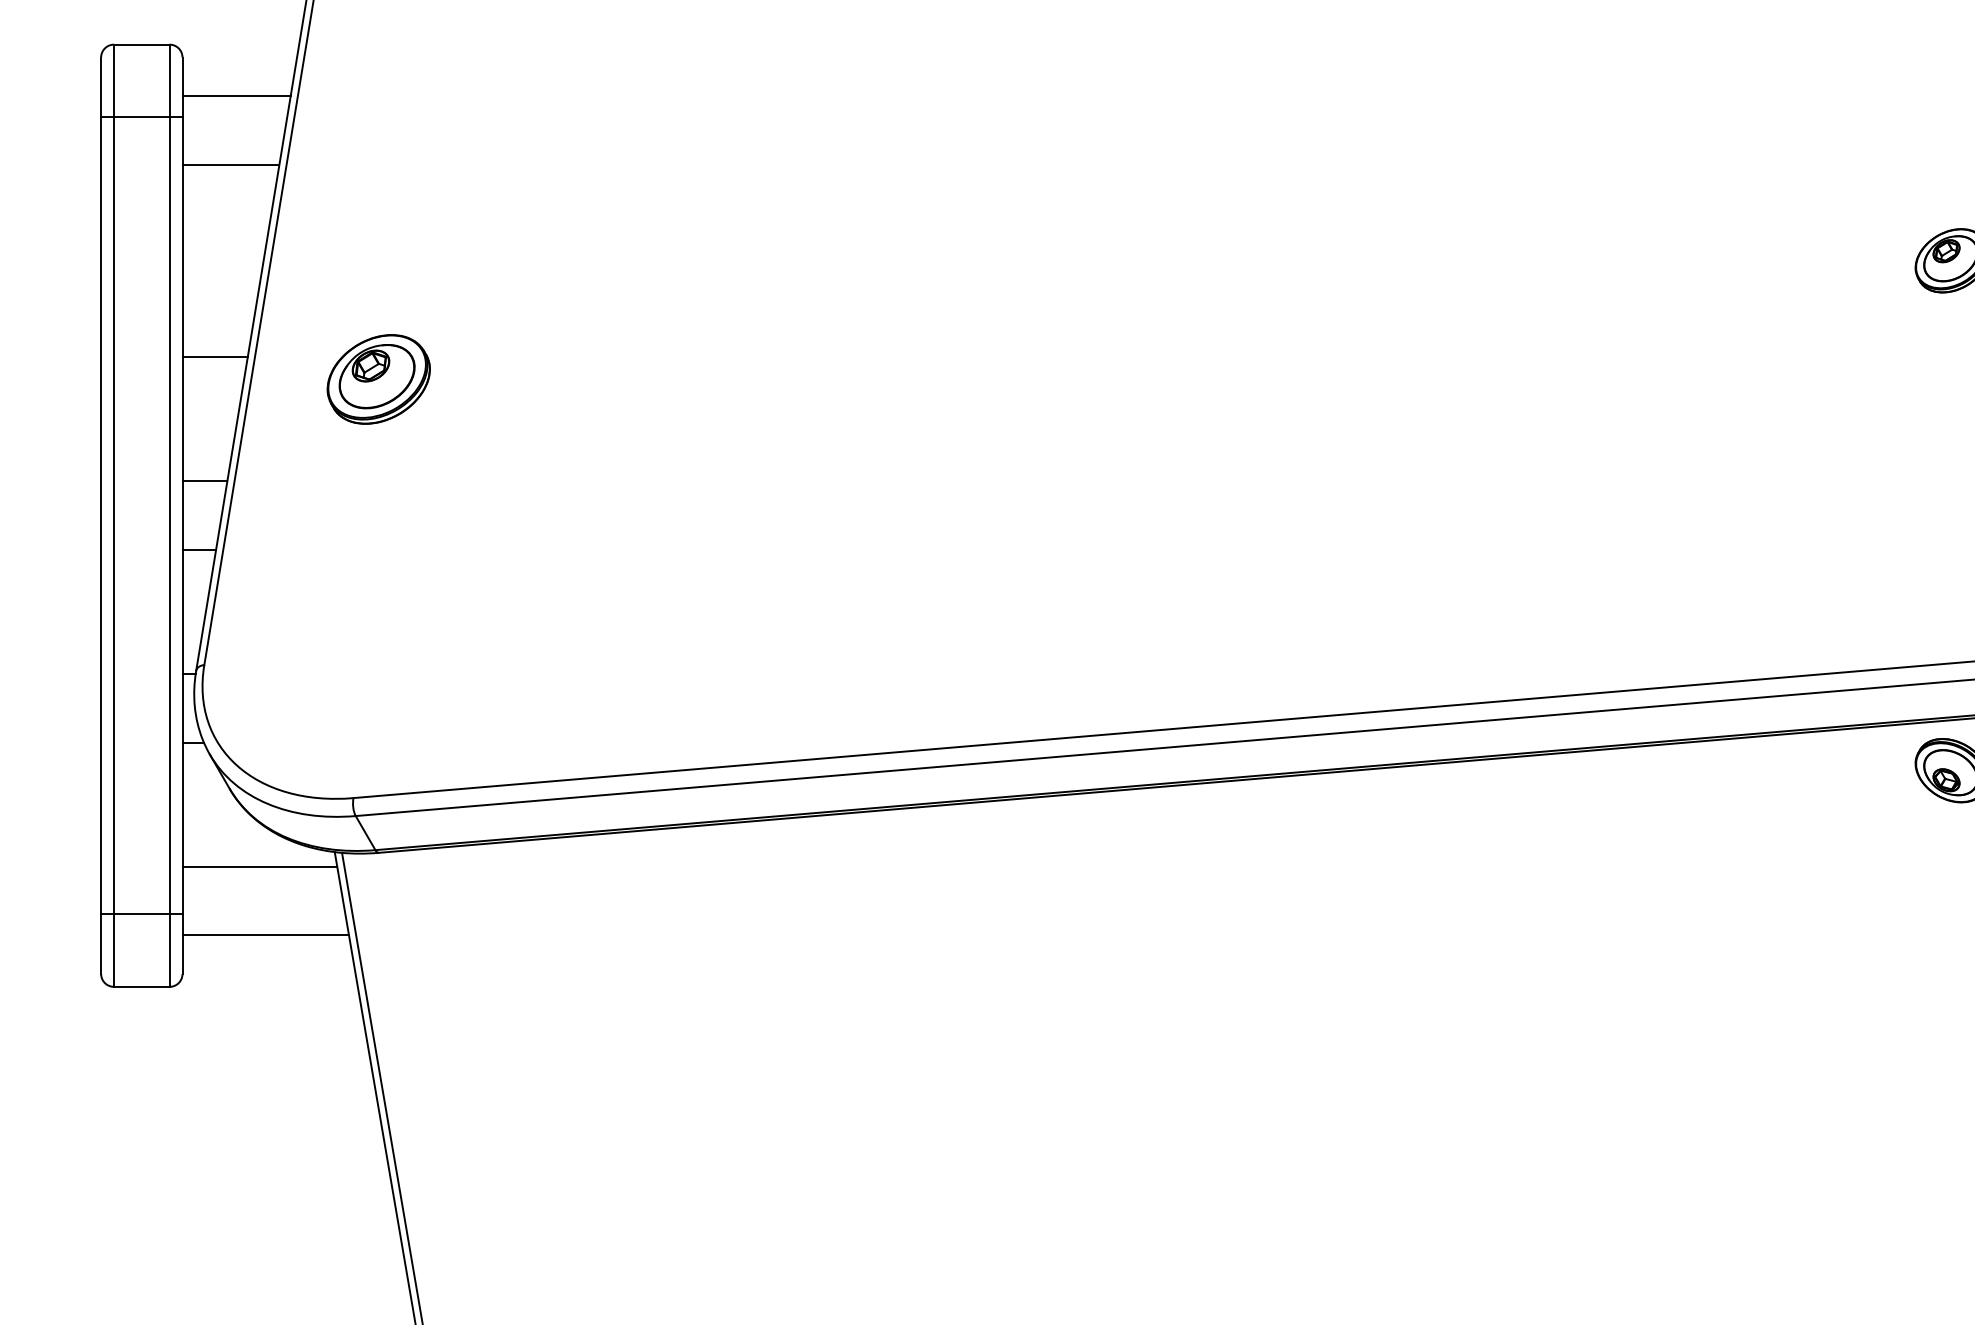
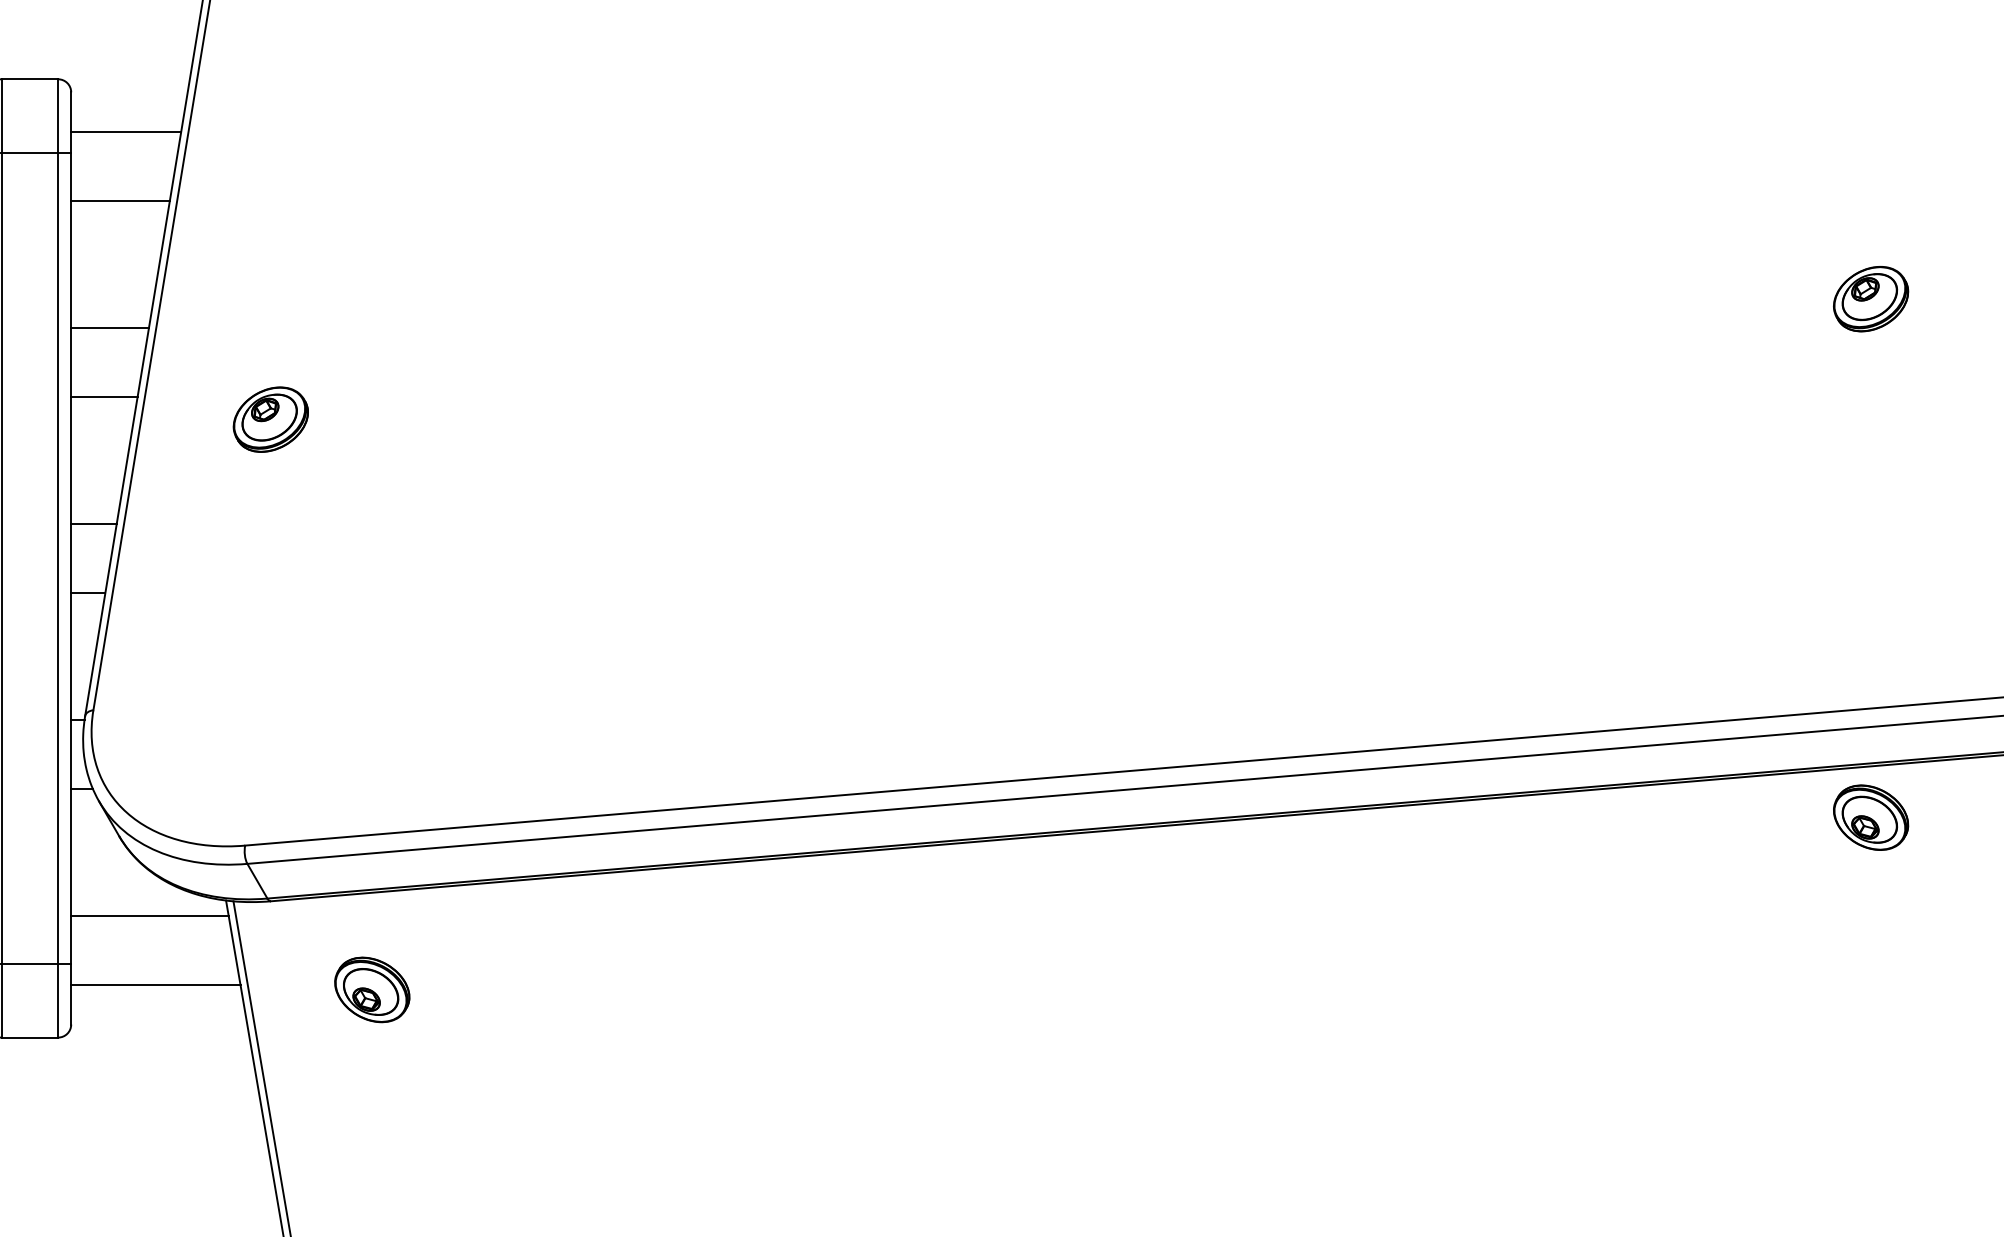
line: (220, 288) -> (109, 327), added
part: (378, 378) -> (270, 418), size x0.71
part: (478, 939) -> (372, 989), added

